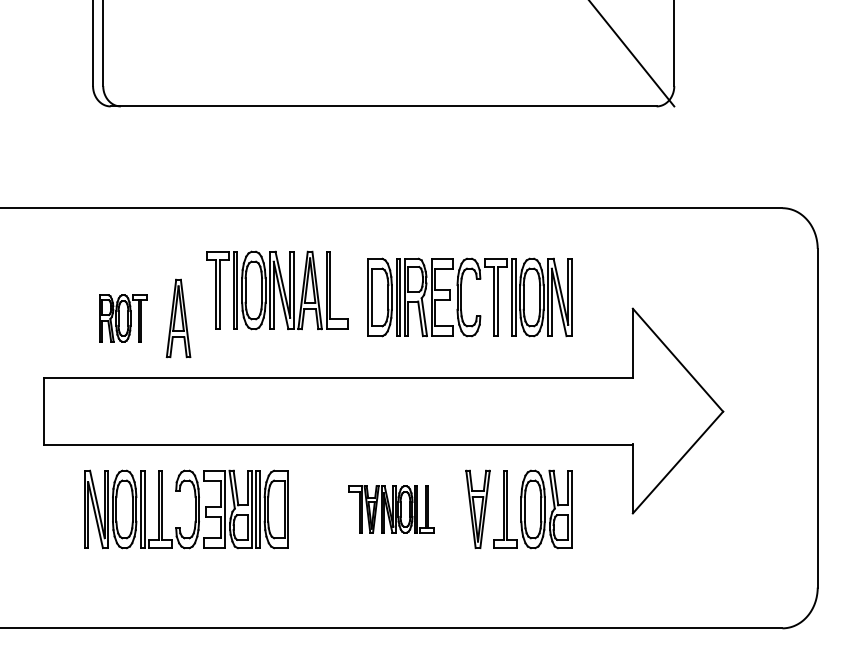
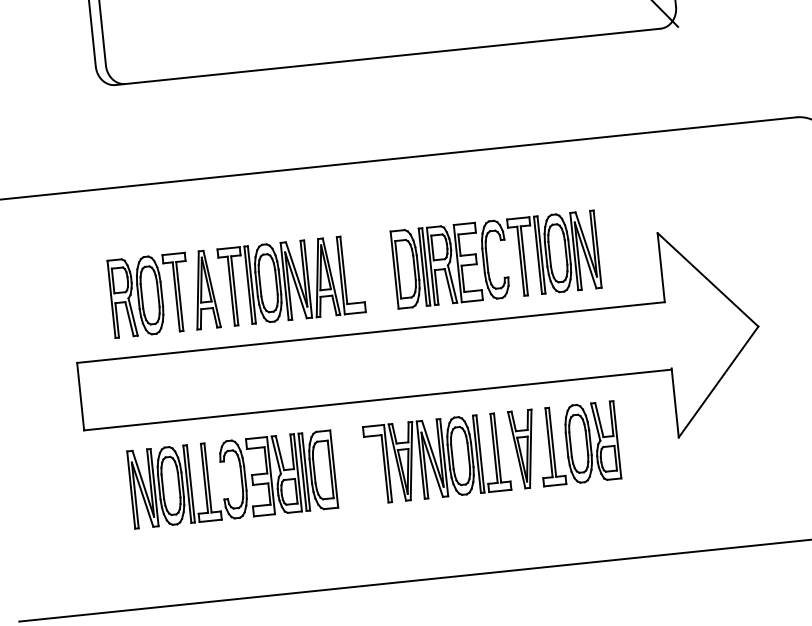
part: (277, 290) -> (291, 280), moved
part: (461, 297) -> (487, 260), moved
part: (123, 318) -> (150, 295), size x1.67
part: (391, 509) -> (437, 458), size x1.67

